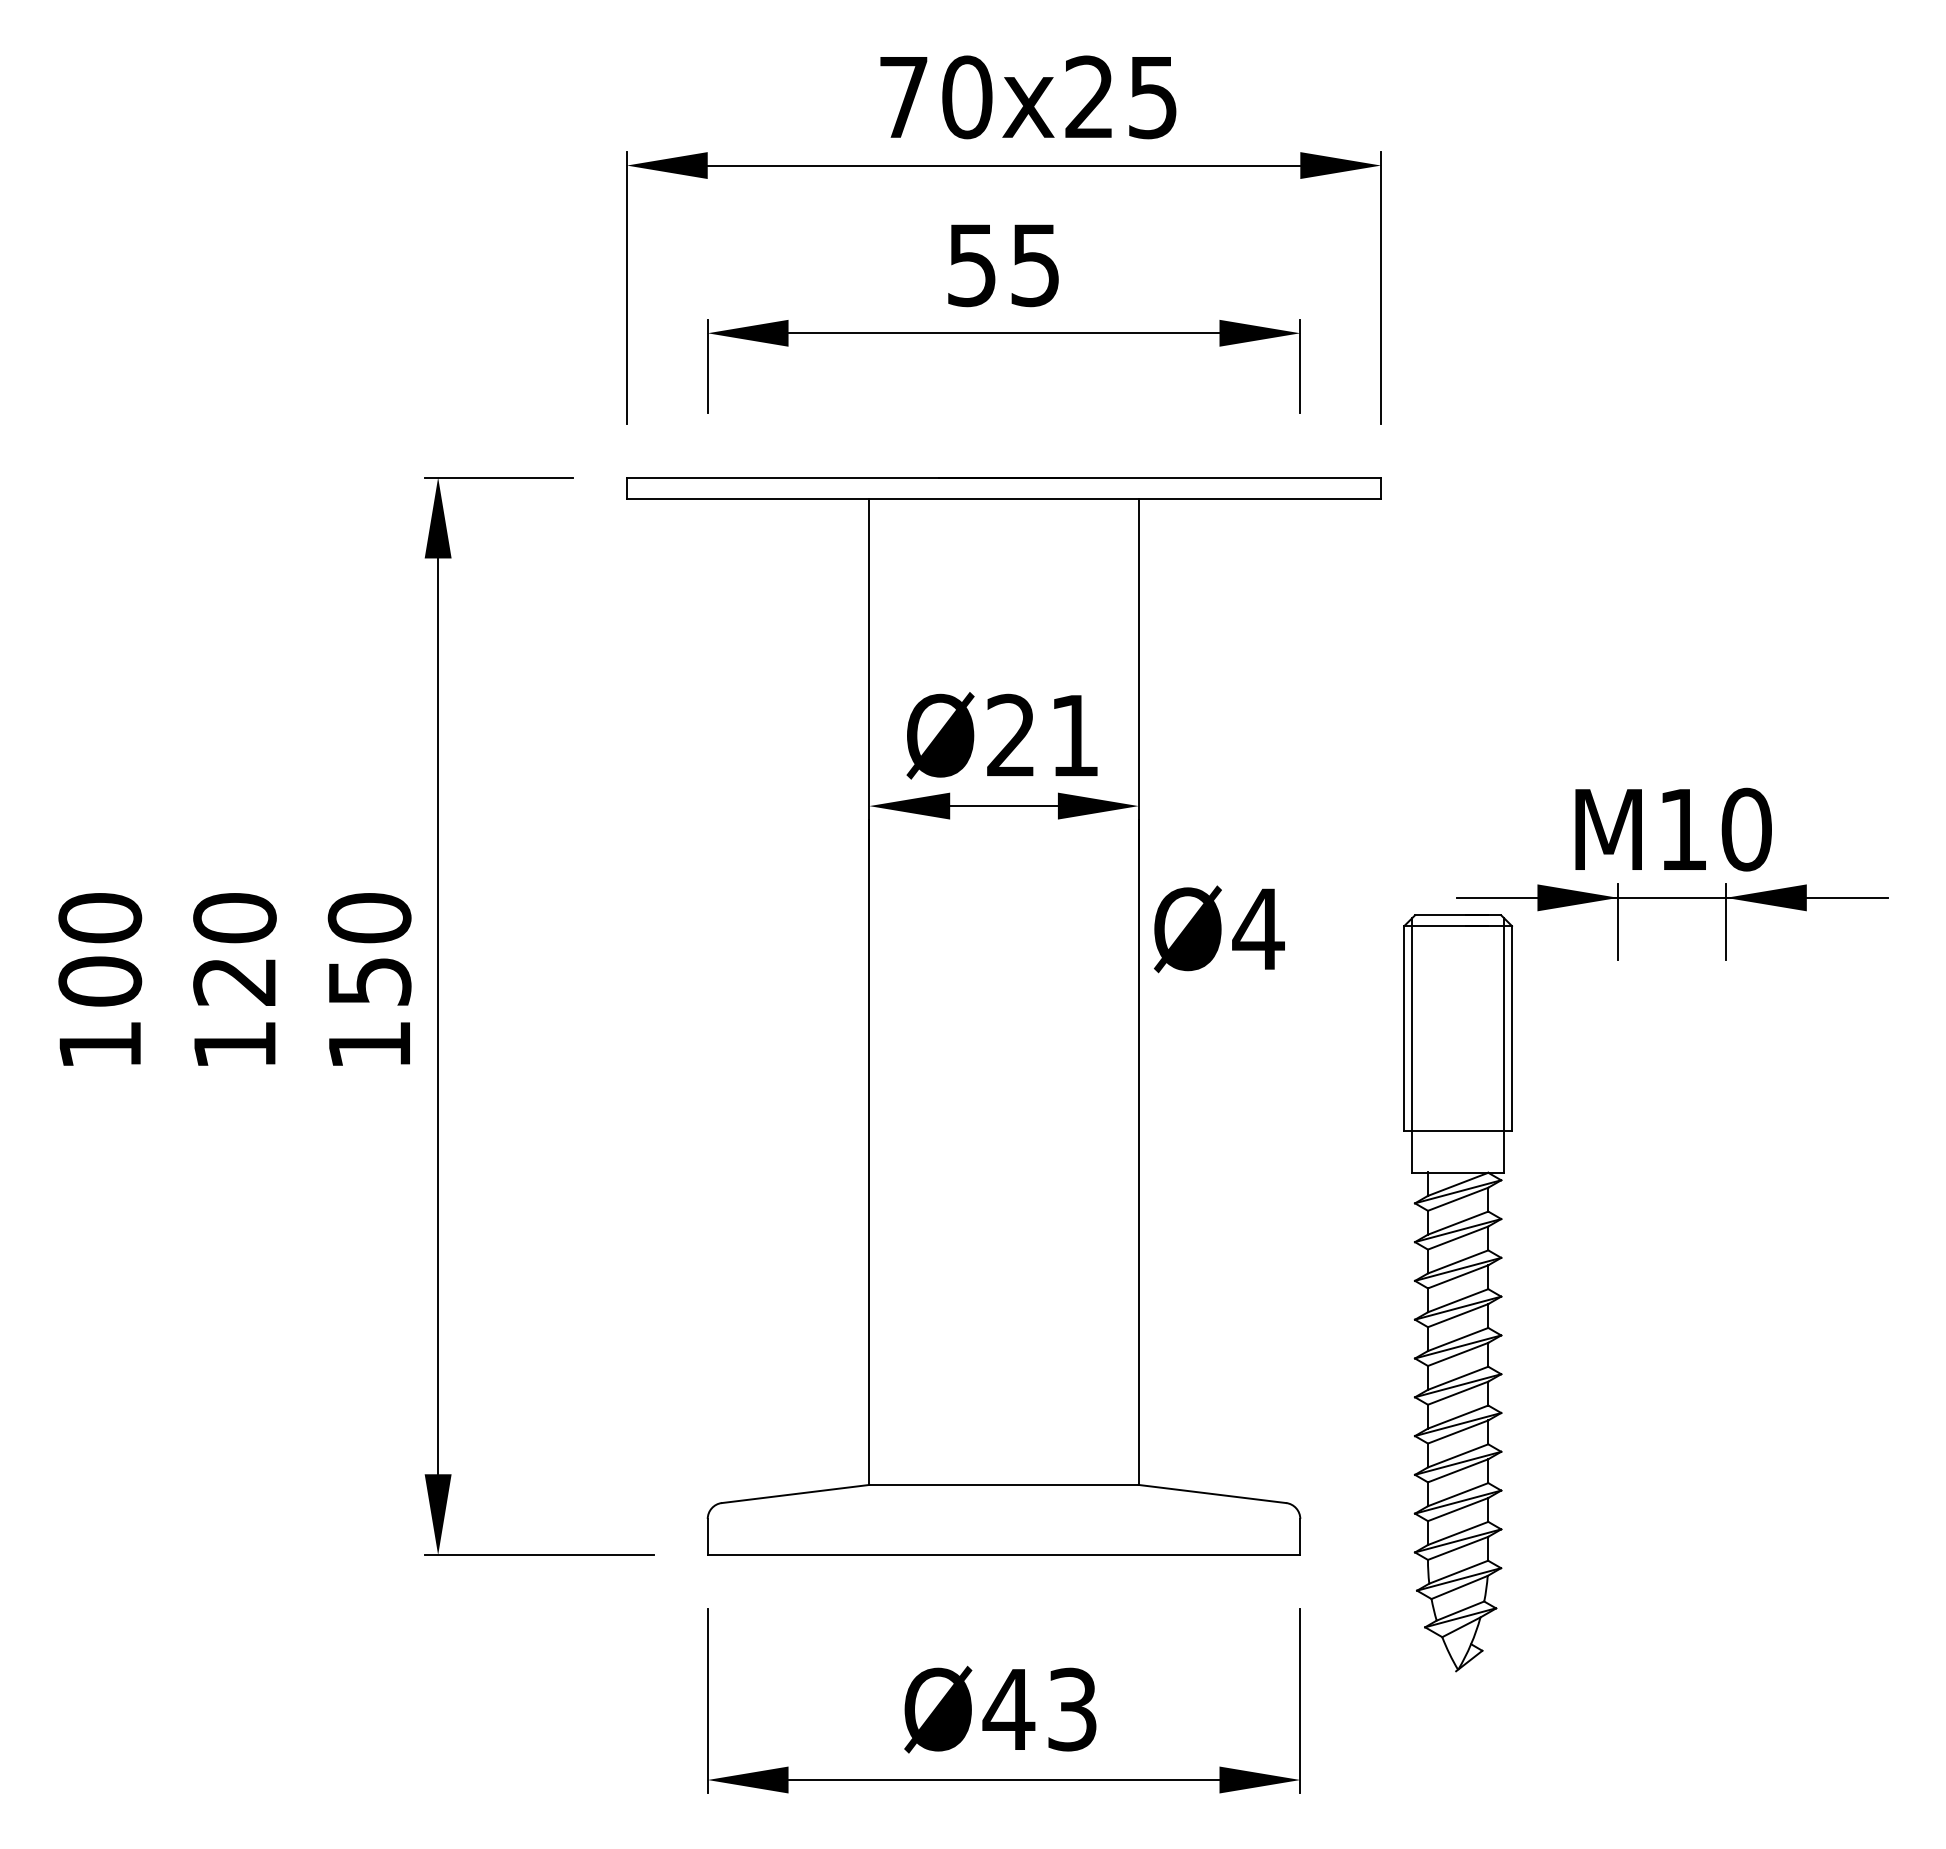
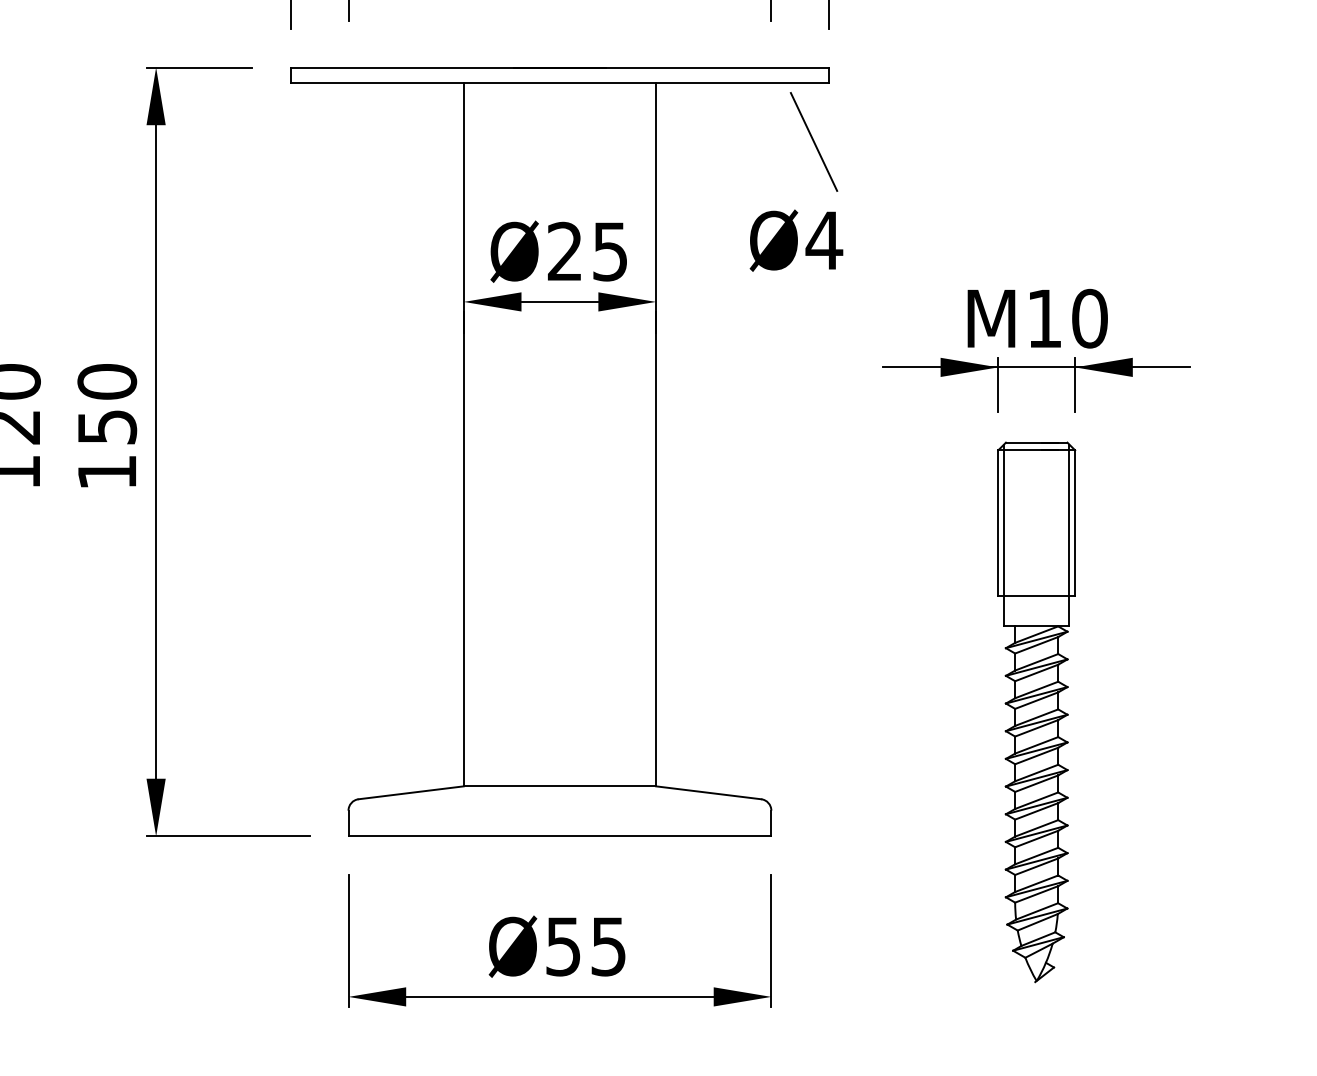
line: (1359, 581) -> (813, 141), added
text: (1074, 736) -> (610, 252), Ø21 -> Ø25
text: (1219, 929) -> (796, 240), moved
part: (1457, 1293) -> (1036, 712), moved
text: (1039, 1709) -> (585, 946), Ø43 -> Ø55

